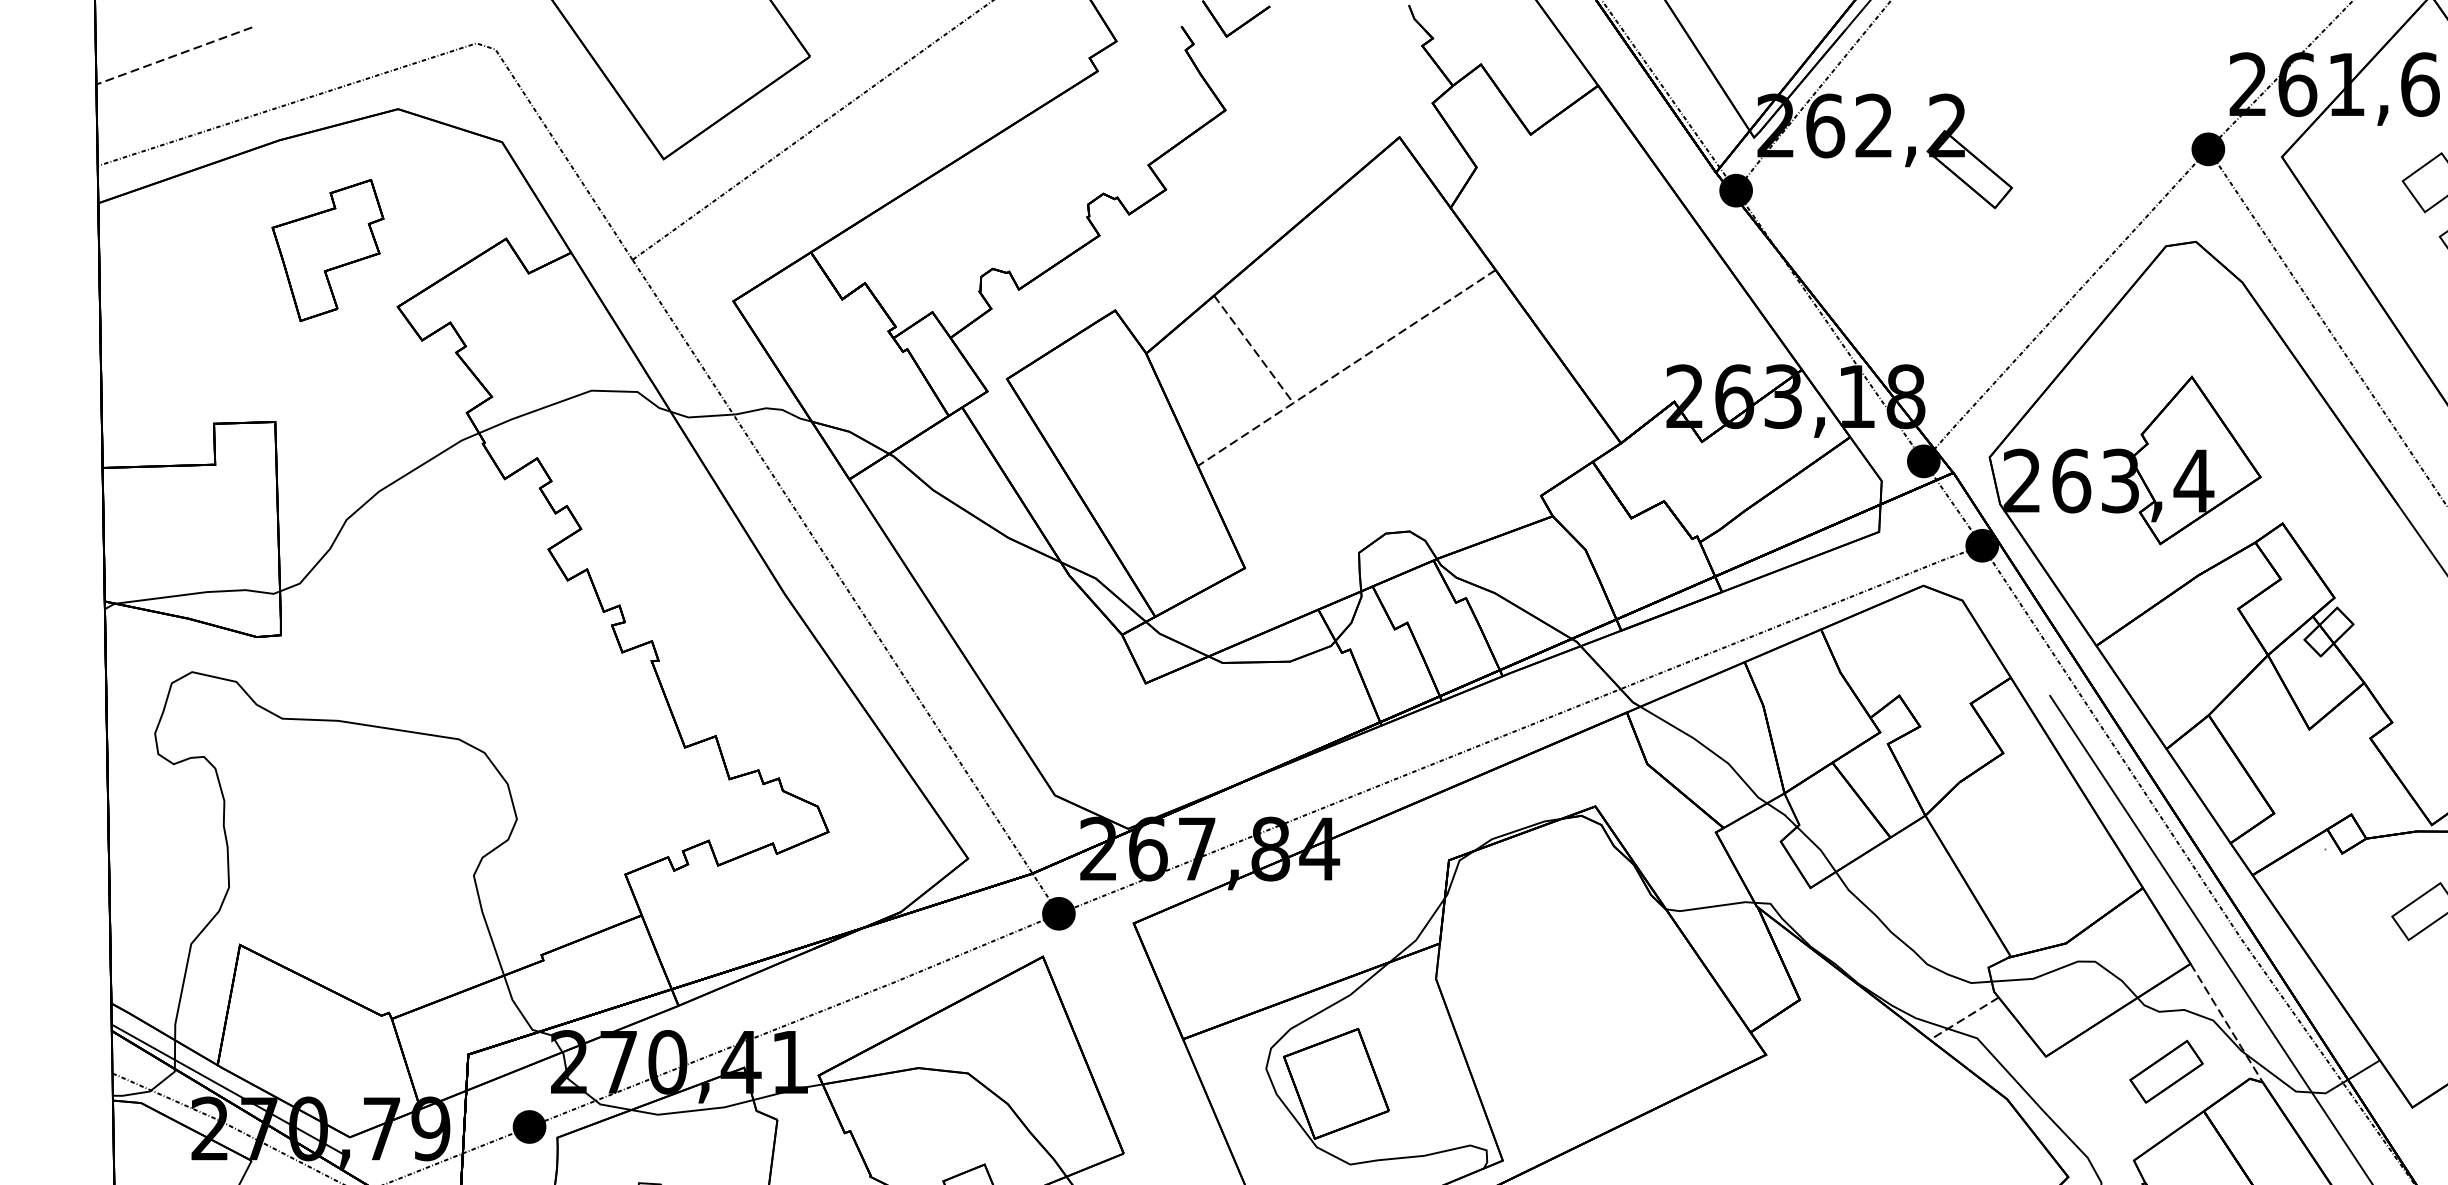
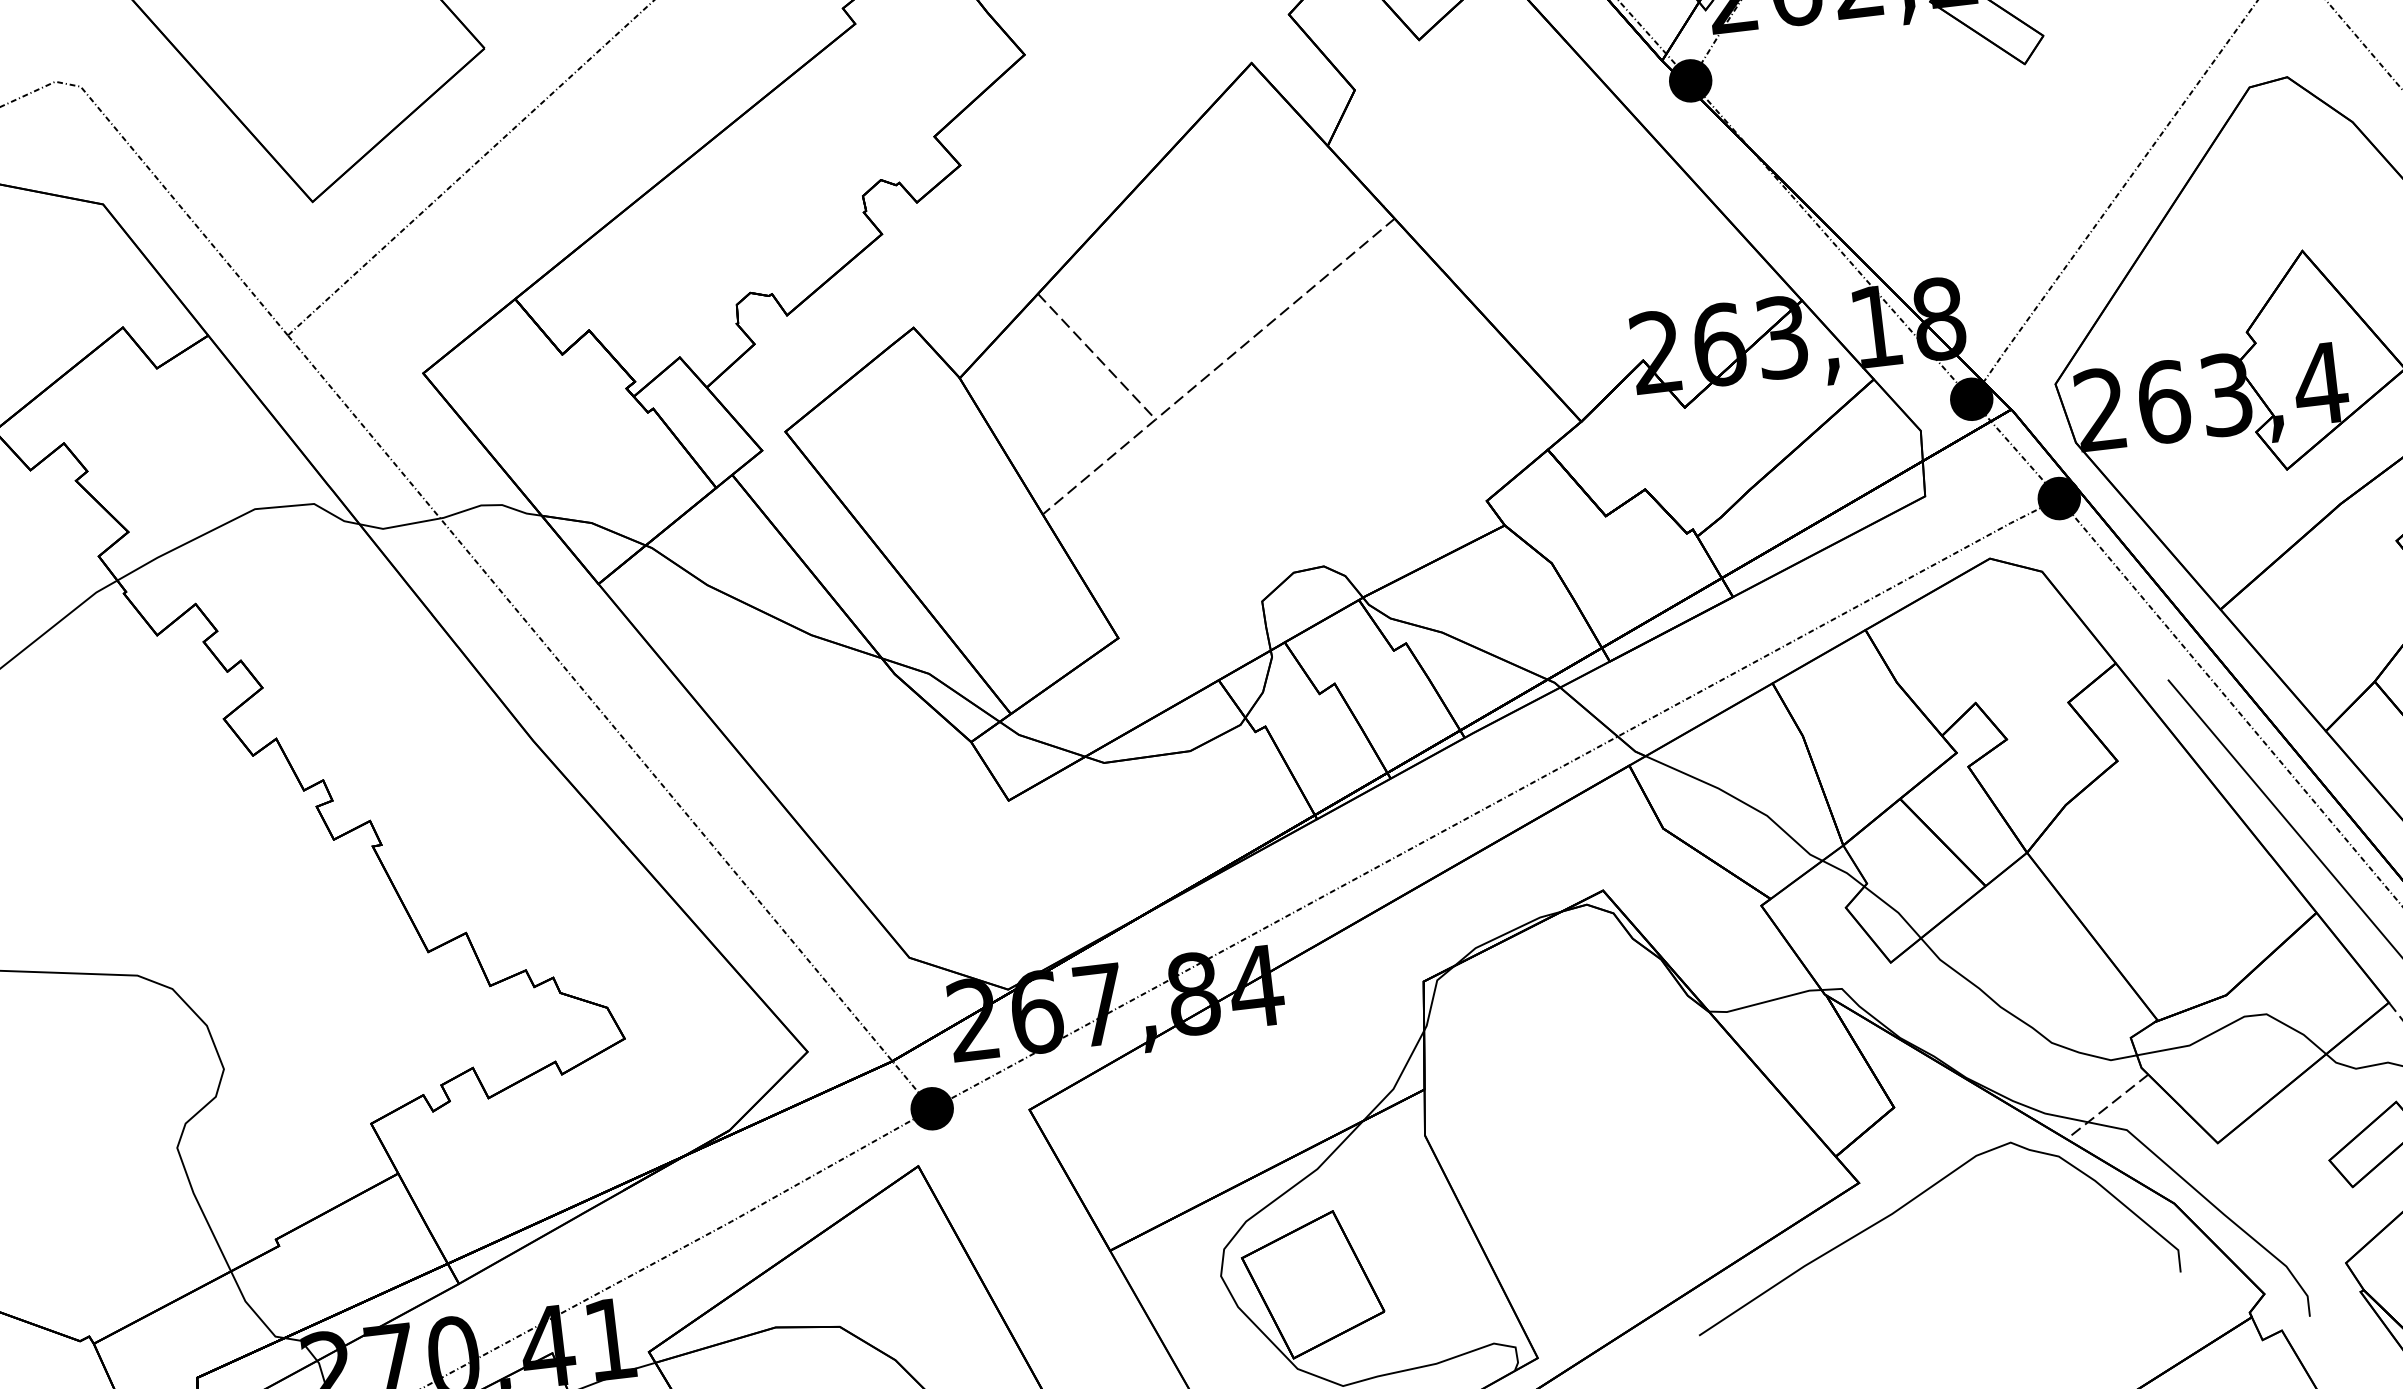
curve: (1806, 1073) -> (1913, 1200), added

